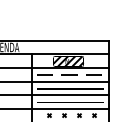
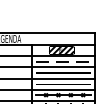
line: (70, 115) -> (63, 95), added

